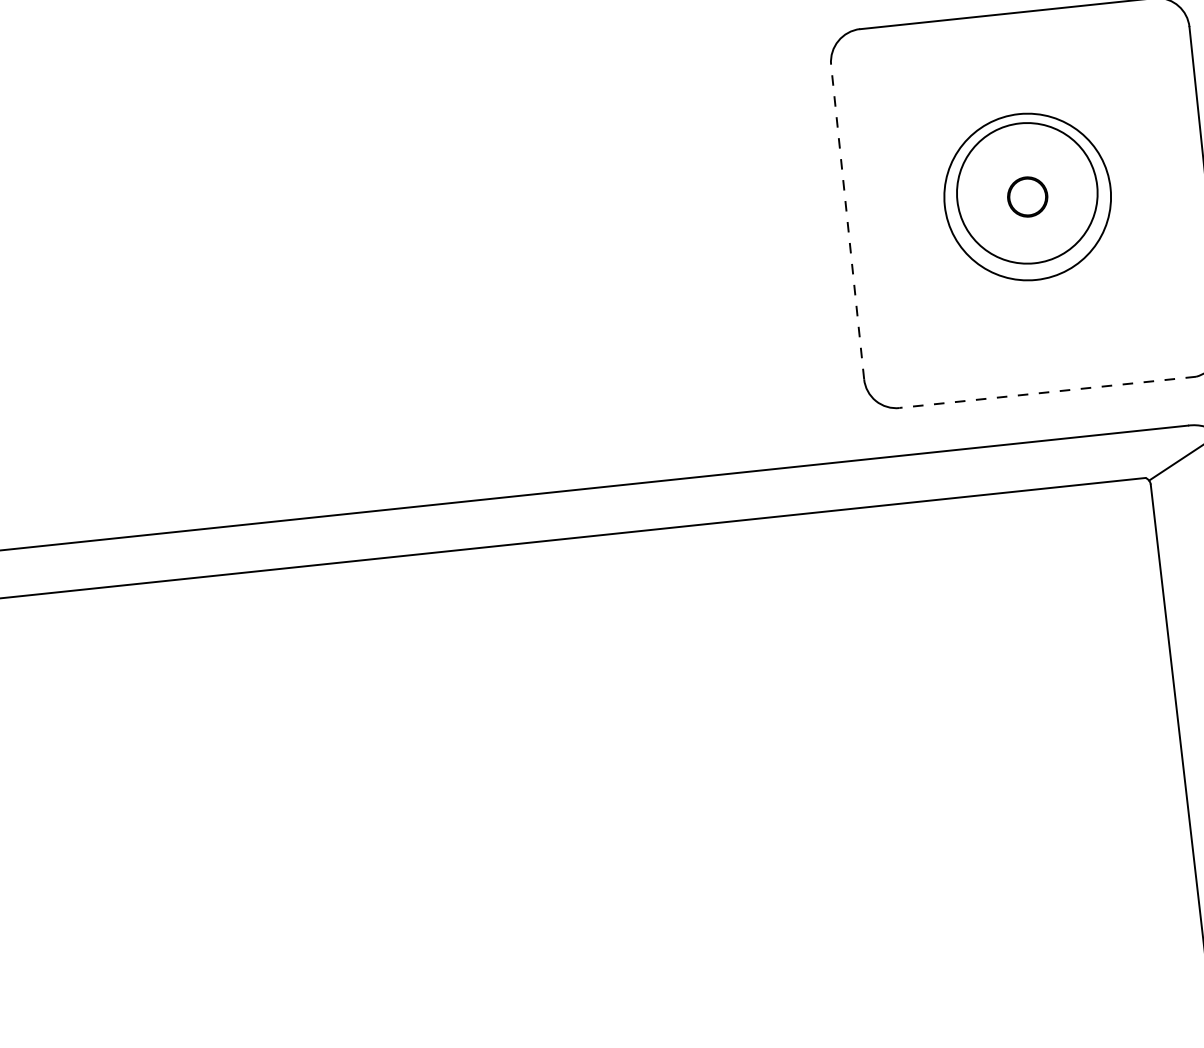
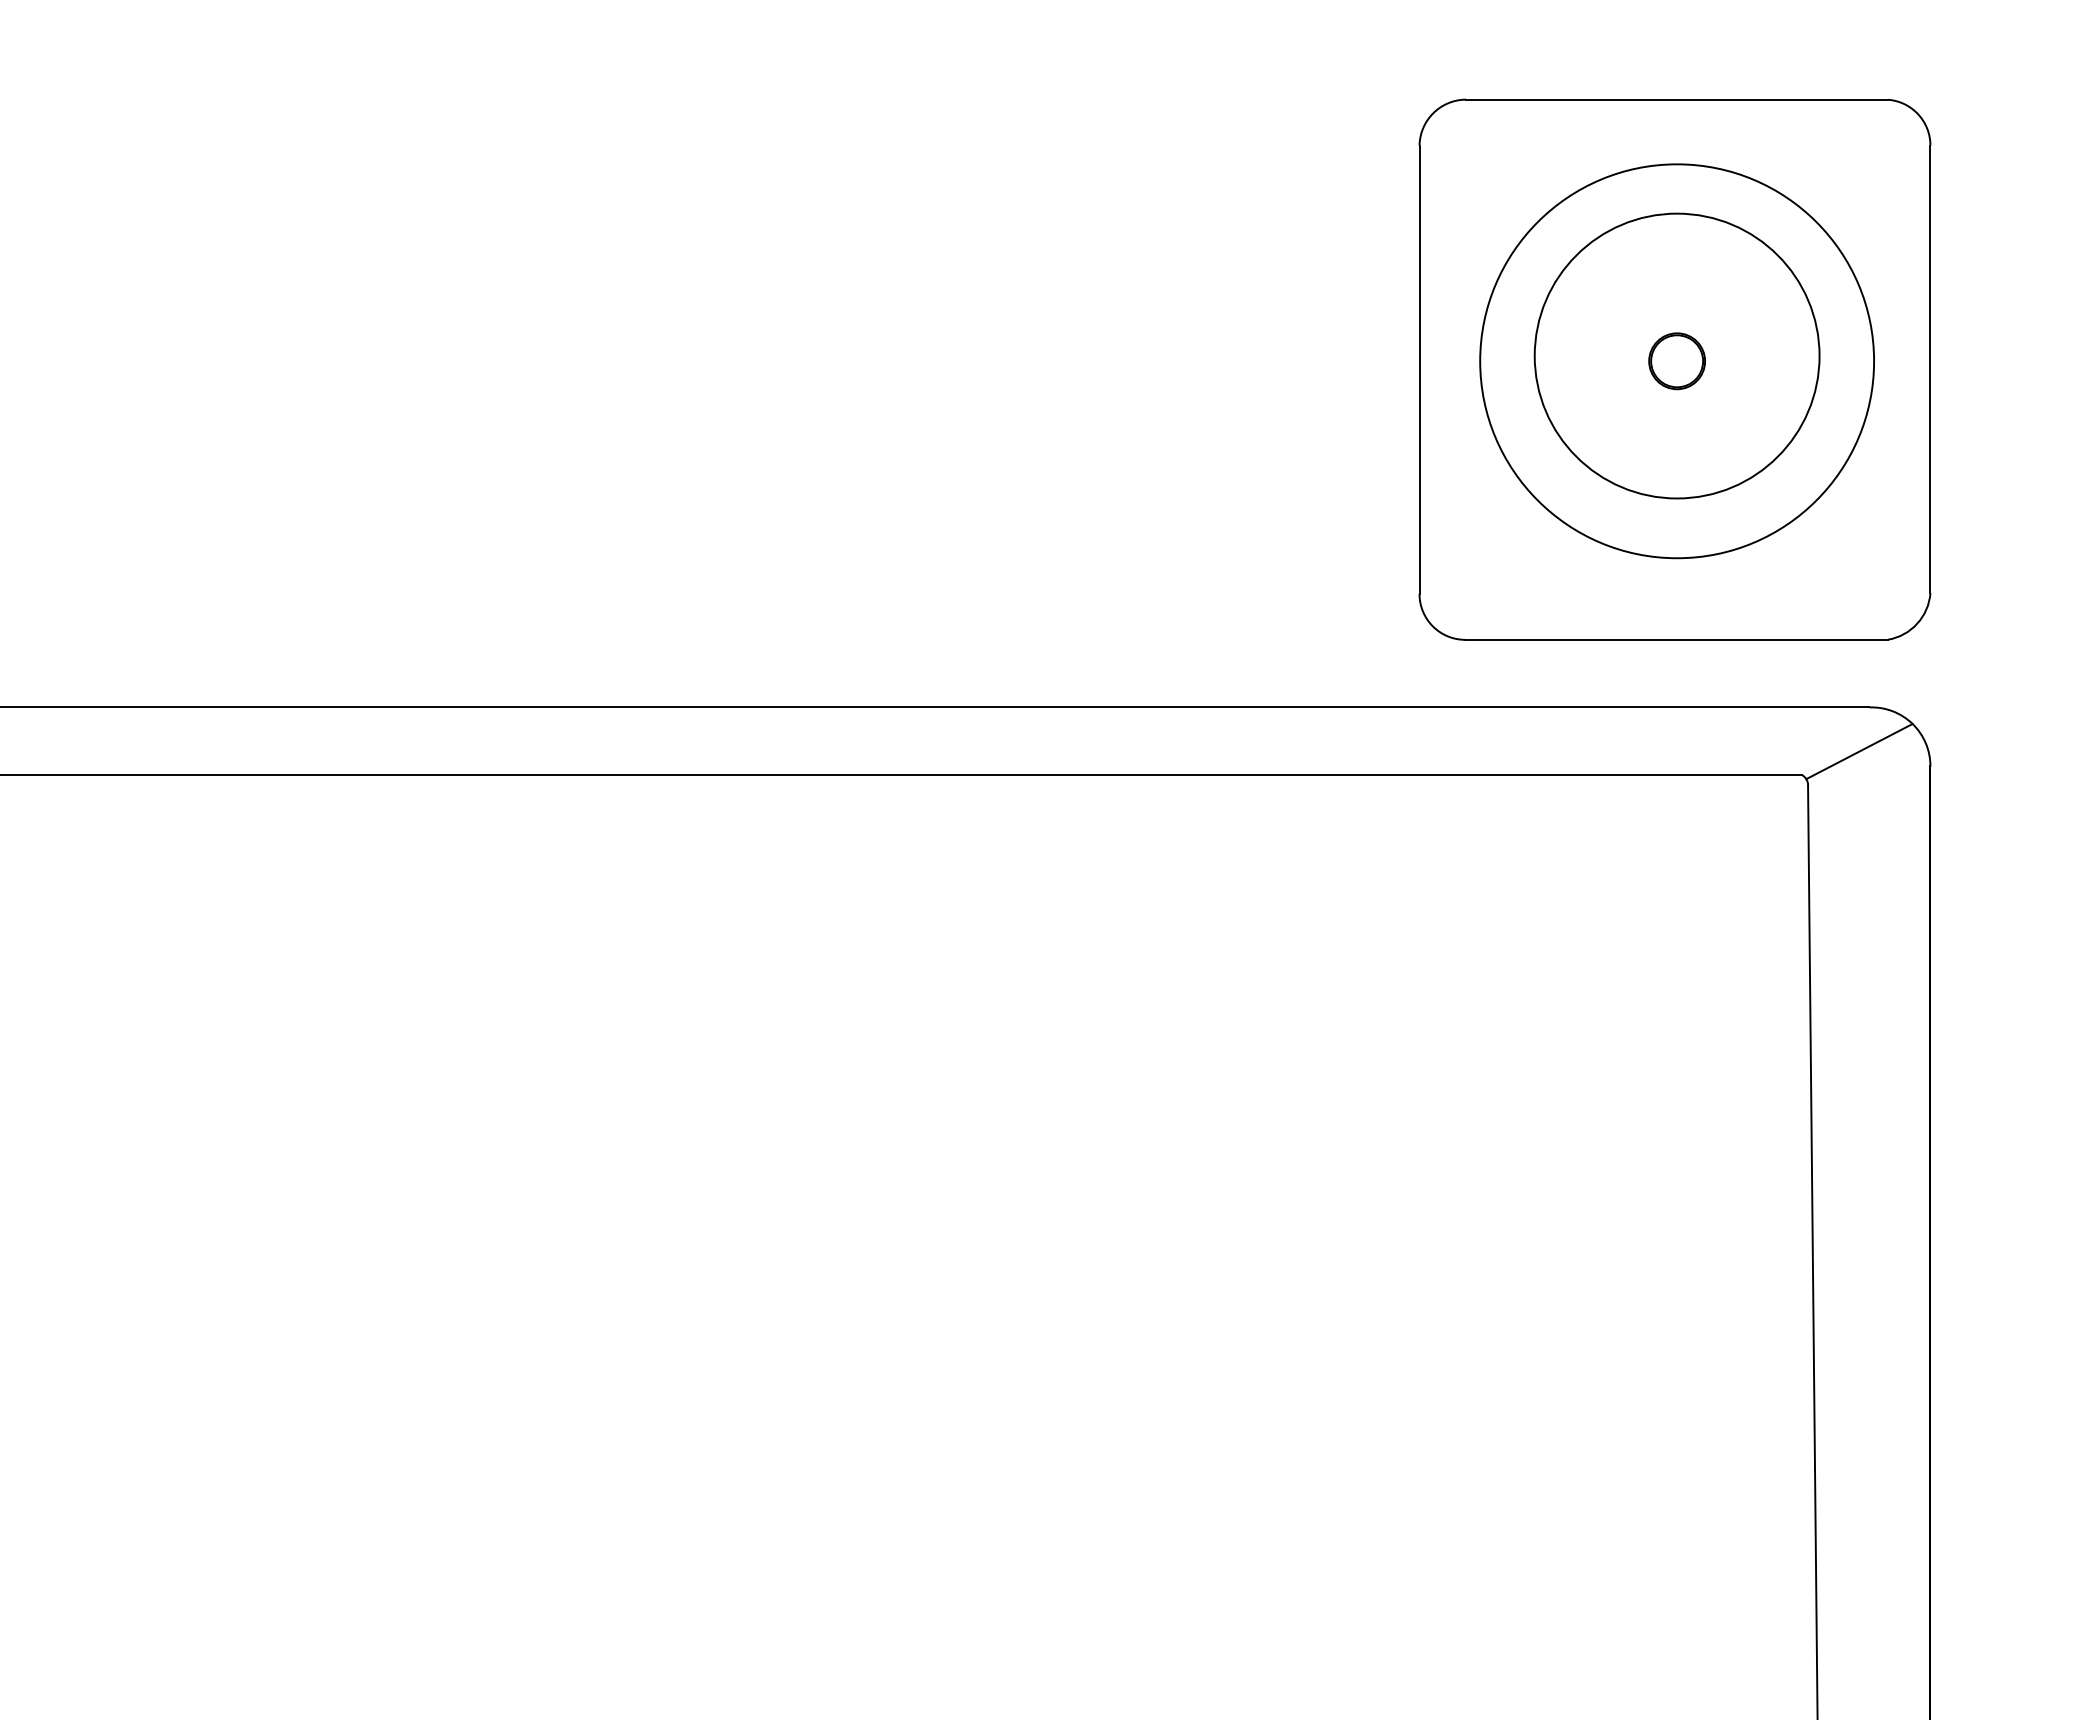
circle: (1026, 193) -> (1676, 355), size x1.43
circle: (1027, 197) -> (1677, 361), size x1.67
line: (847, 221) -> (1419, 369), dashed -> solid
line: (1047, 392) -> (1676, 639), dashed -> solid

